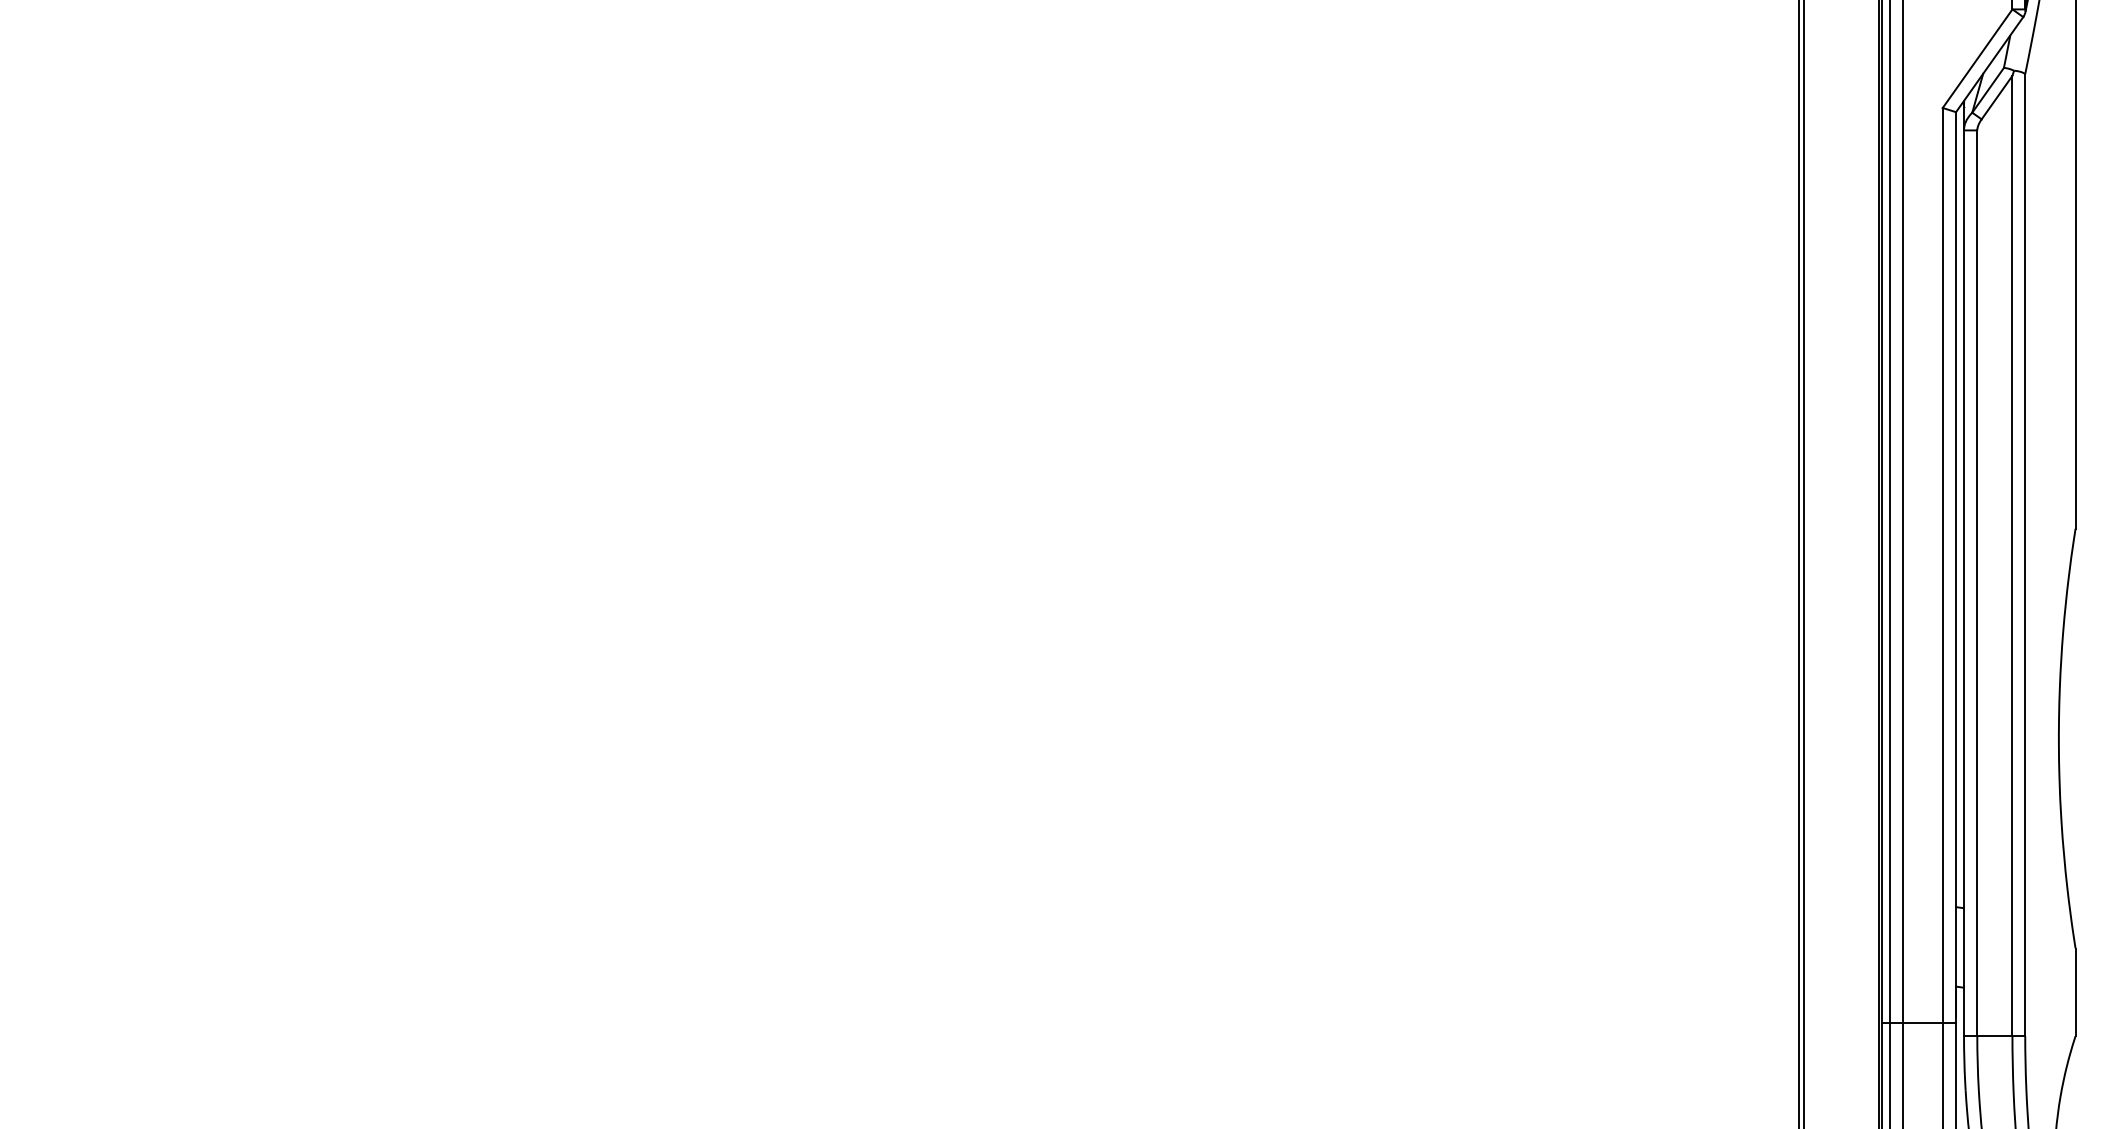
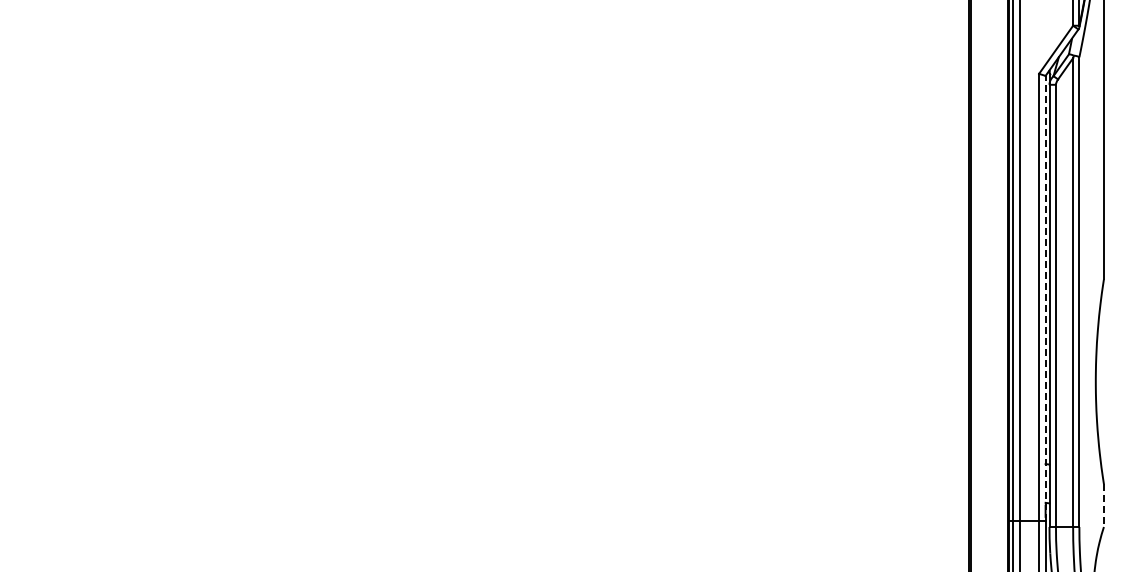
line: (1955, 566) -> (1045, 297), solid -> dashed
line: (2074, 994) -> (1103, 506), solid -> dashed

